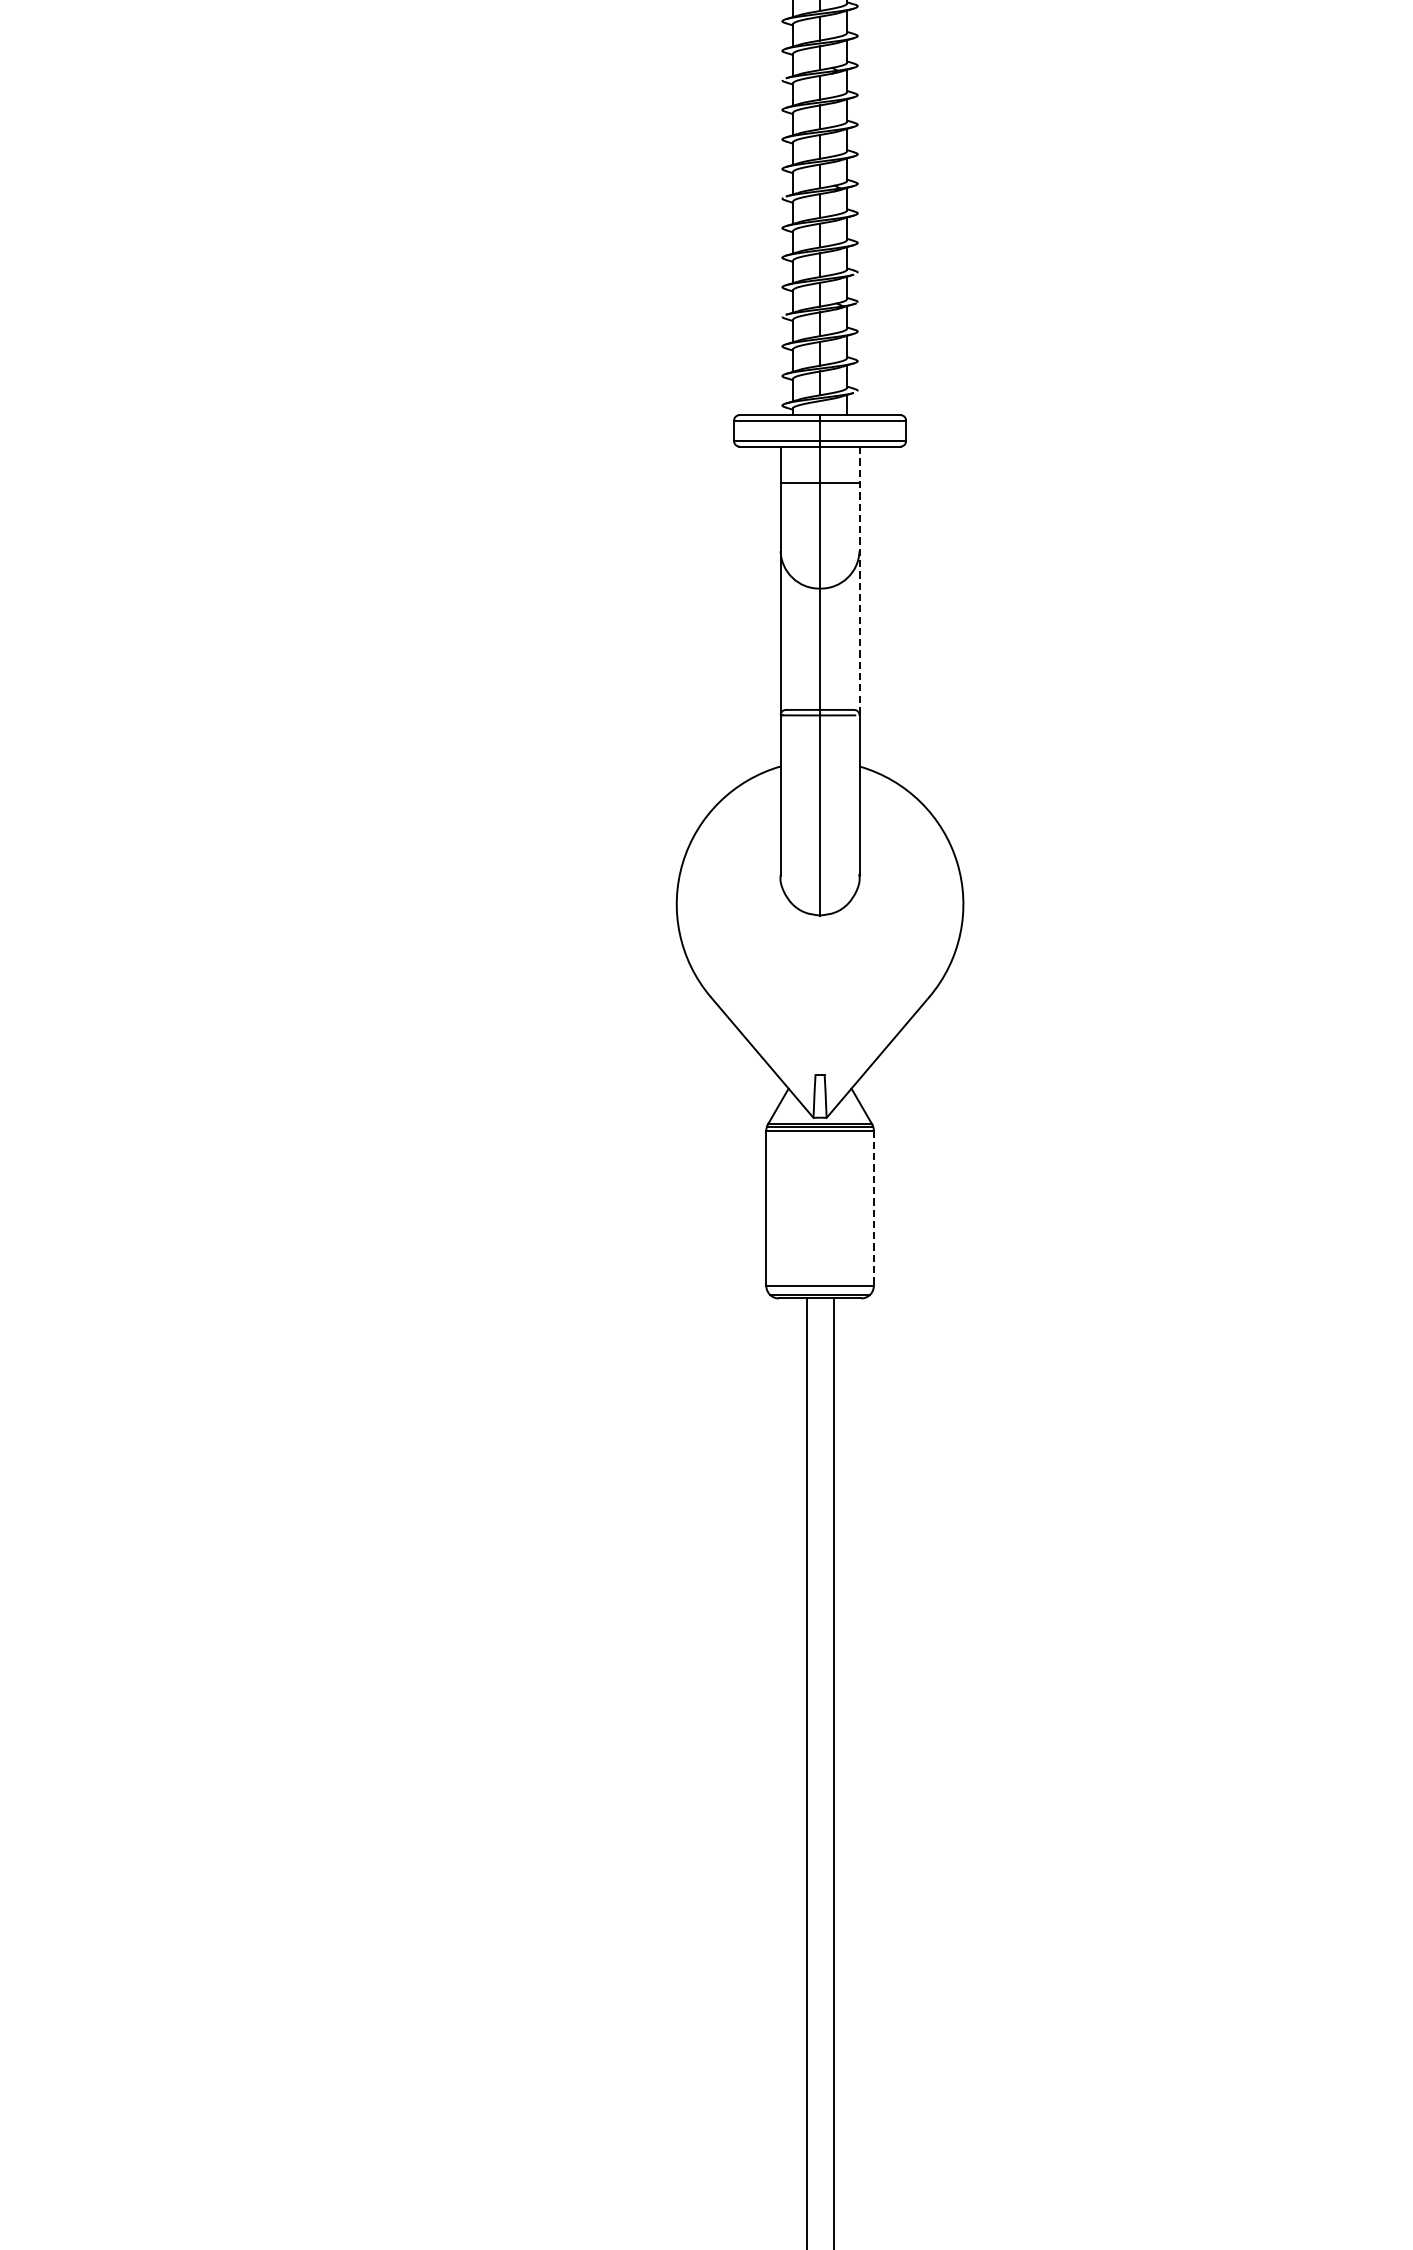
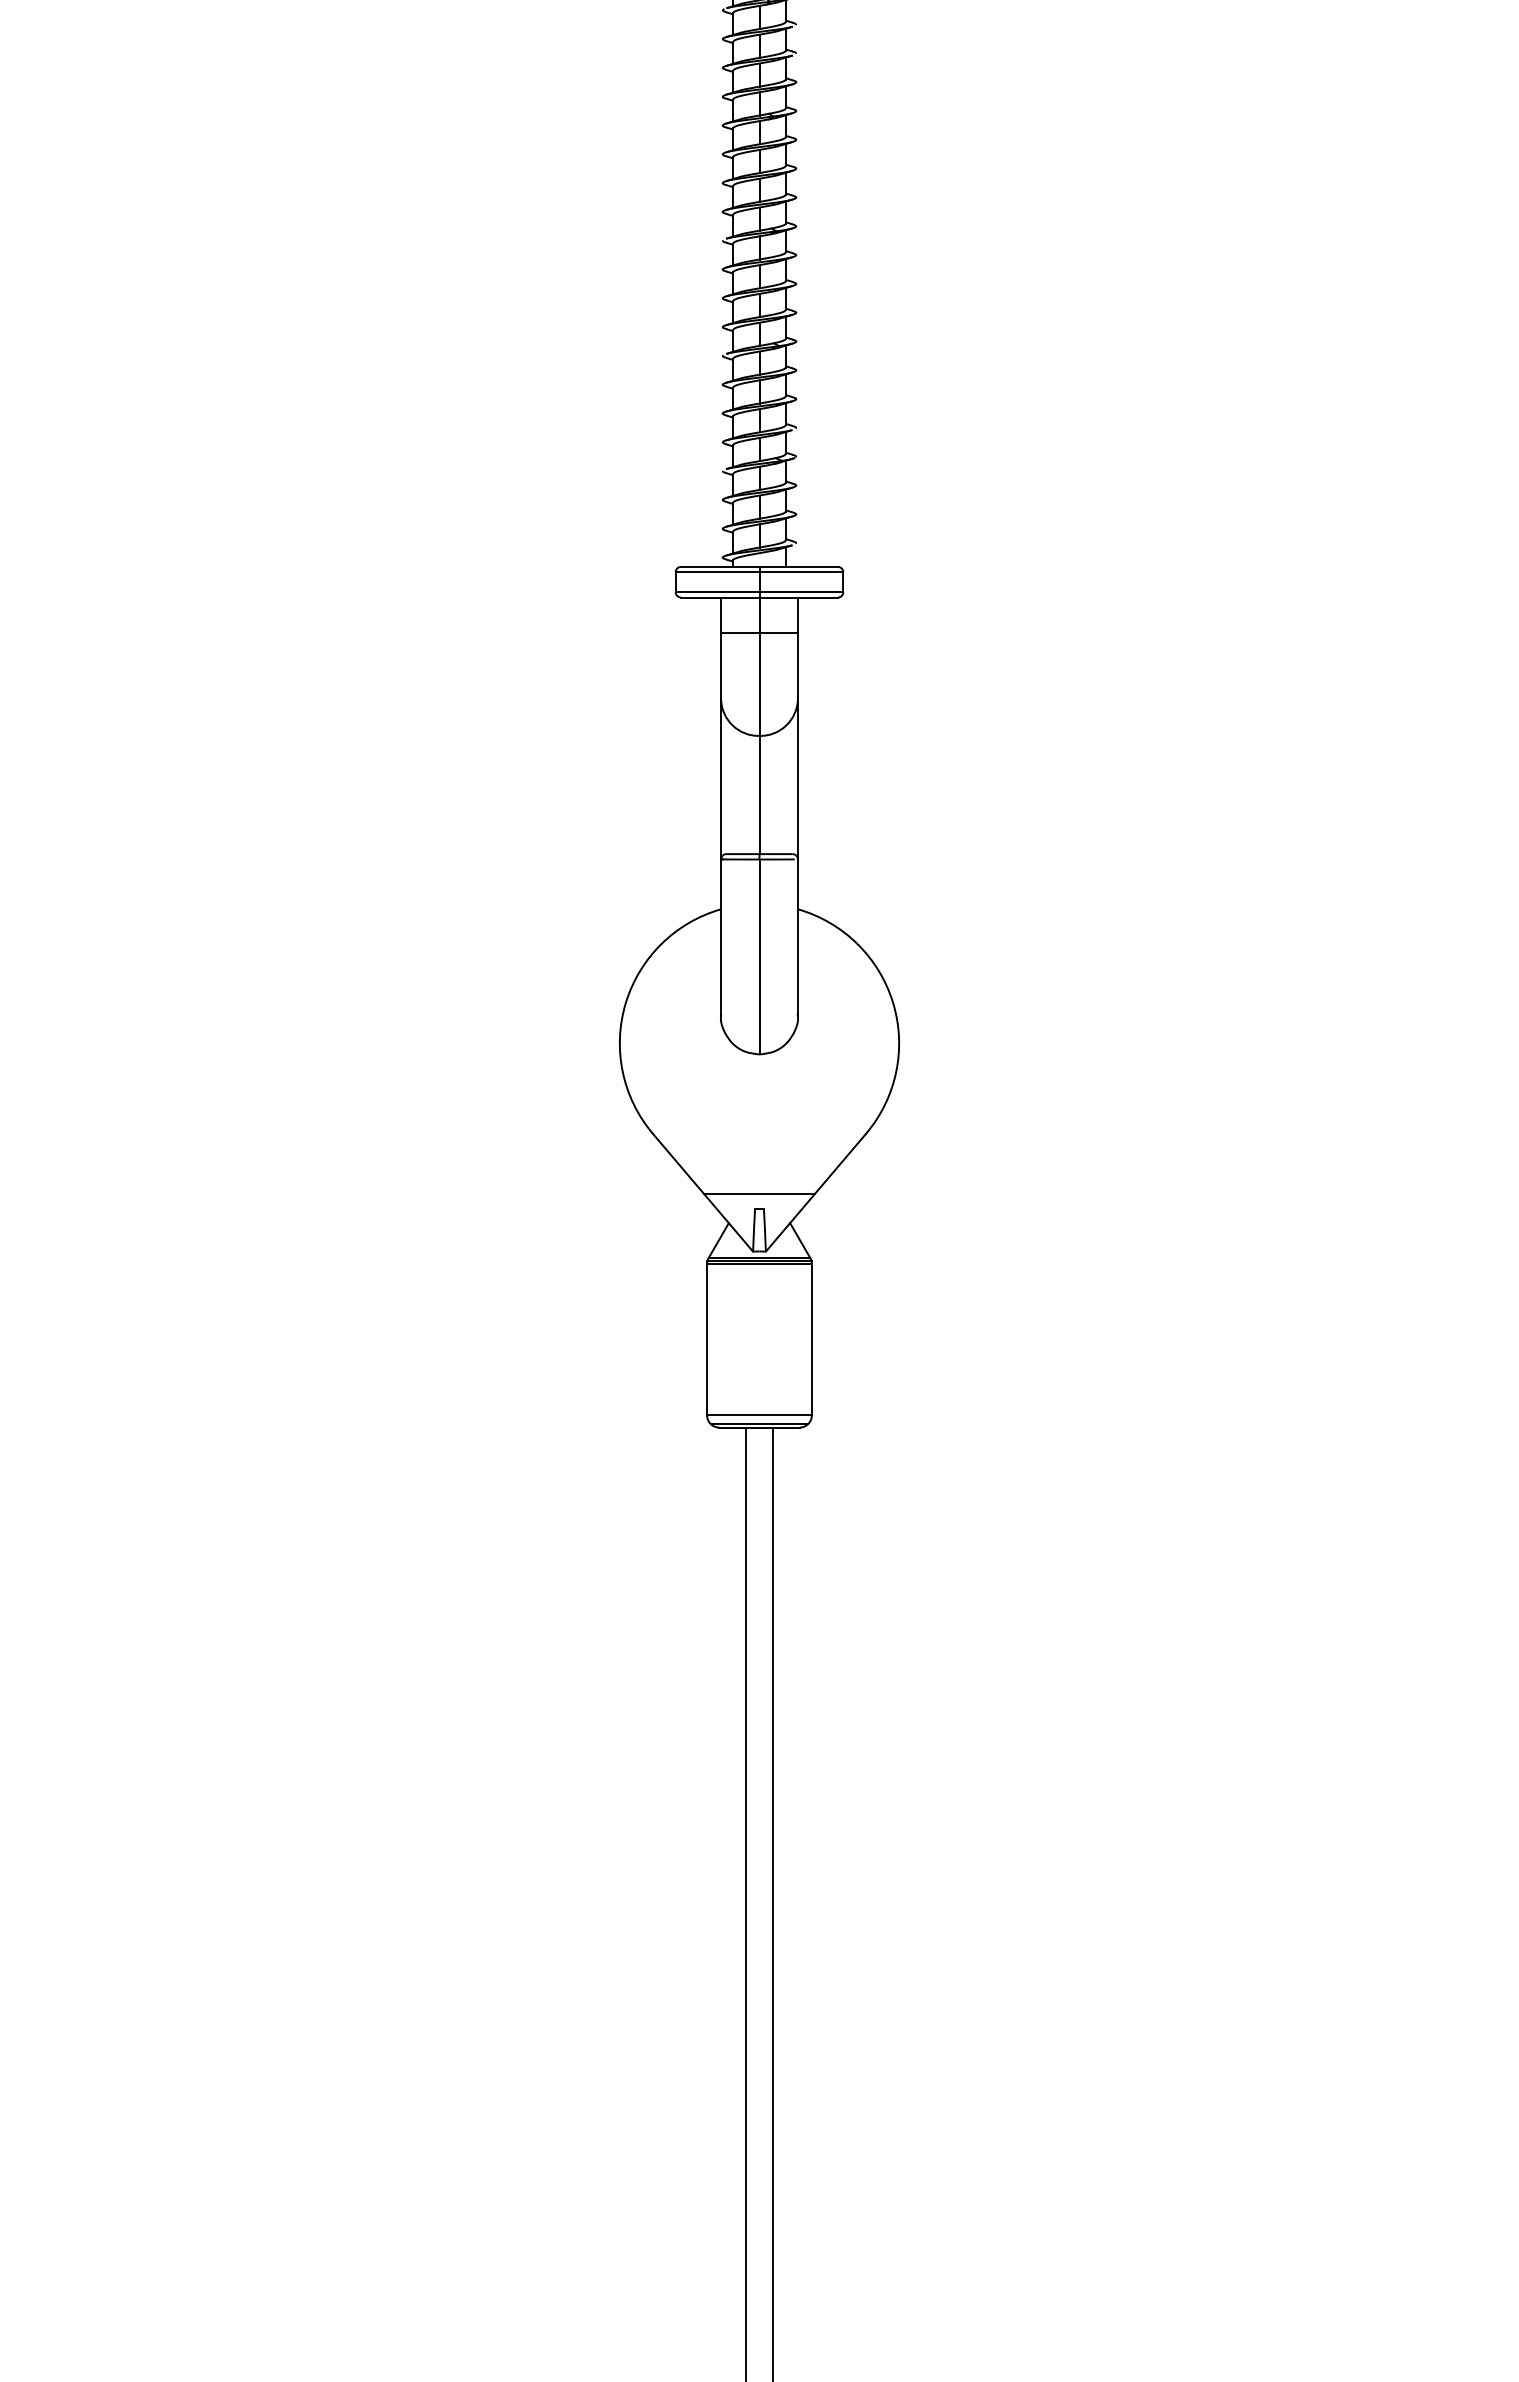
line: (859, 579) -> (797, 727), dashed -> solid
line: (820, 1058) -> (759, 1193), added
line: (873, 1208) -> (811, 1339), dashed -> solid

